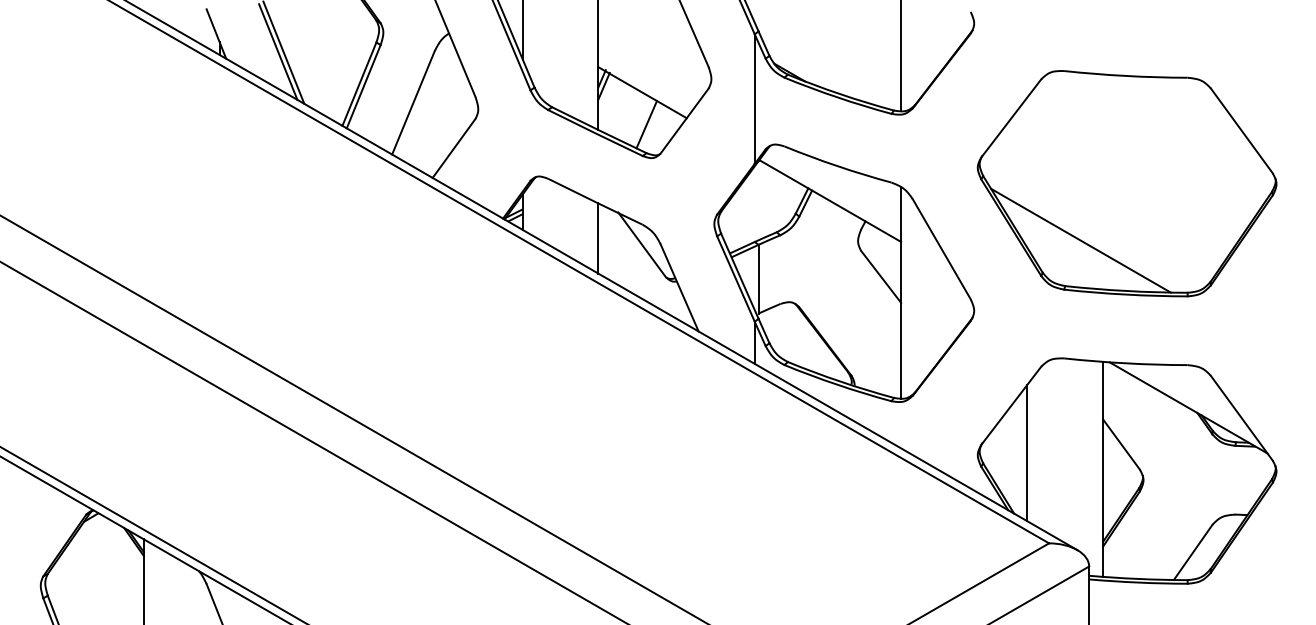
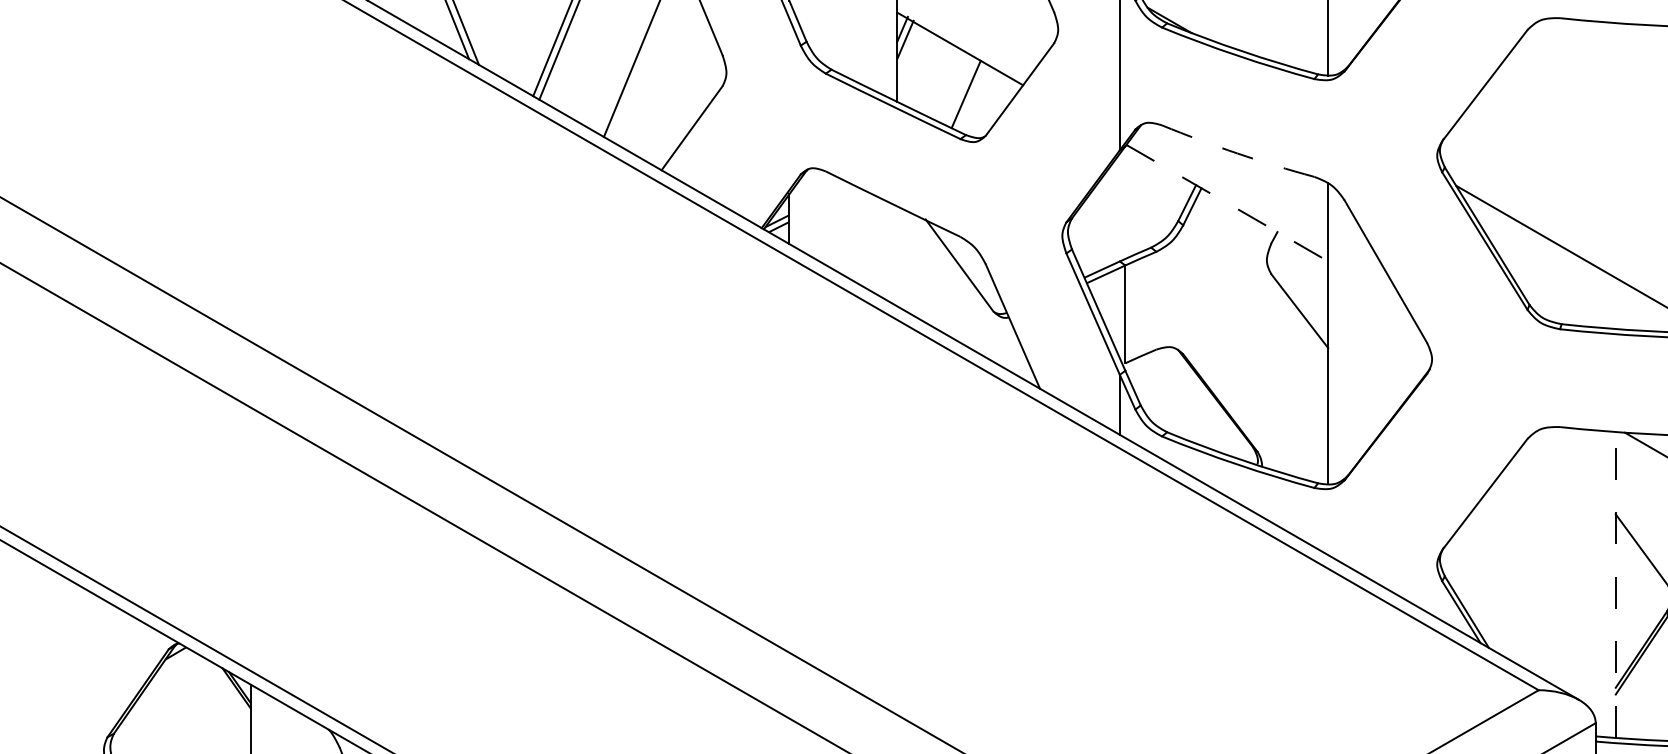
arc: (837, 166) -> (1237, 154), solid -> dashed
line: (830, 201) -> (1227, 203), solid -> dashed
line: (598, 238) -> (897, 256), removed
line: (1027, 452) -> (1507, 560), removed
line: (1103, 468) -> (1616, 583), solid -> dashed

